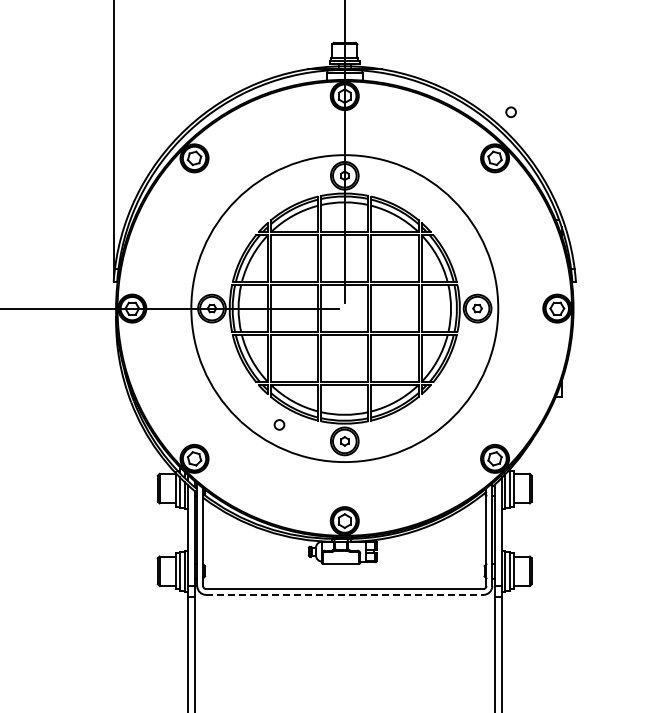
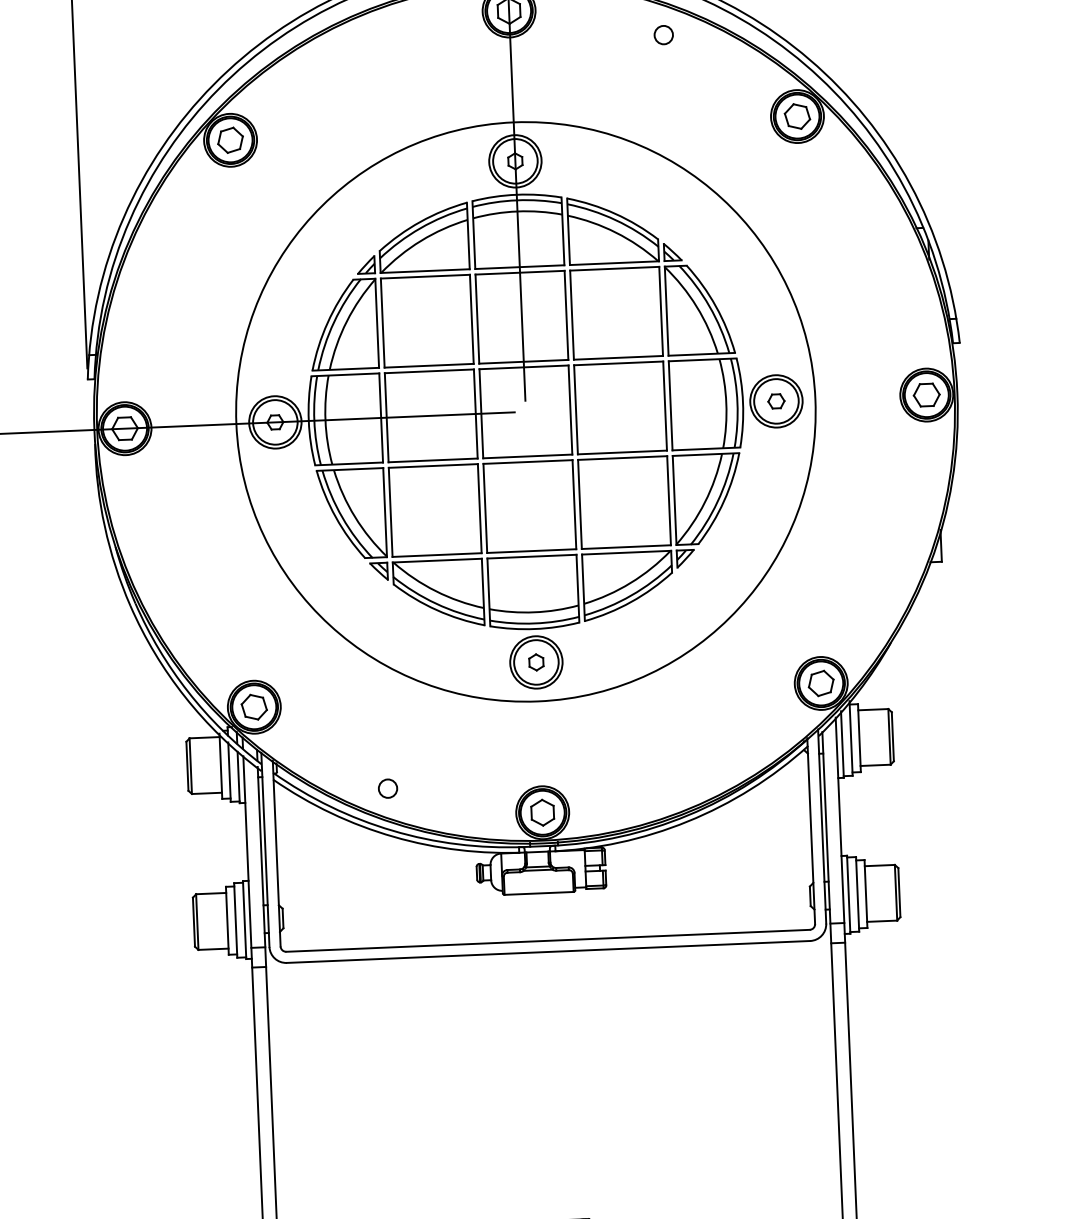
circle: (510, 111) -> (662, 33), moved
circle: (279, 424) -> (388, 787), moved
line: (344, 594) -> (547, 951), dashed -> solid

